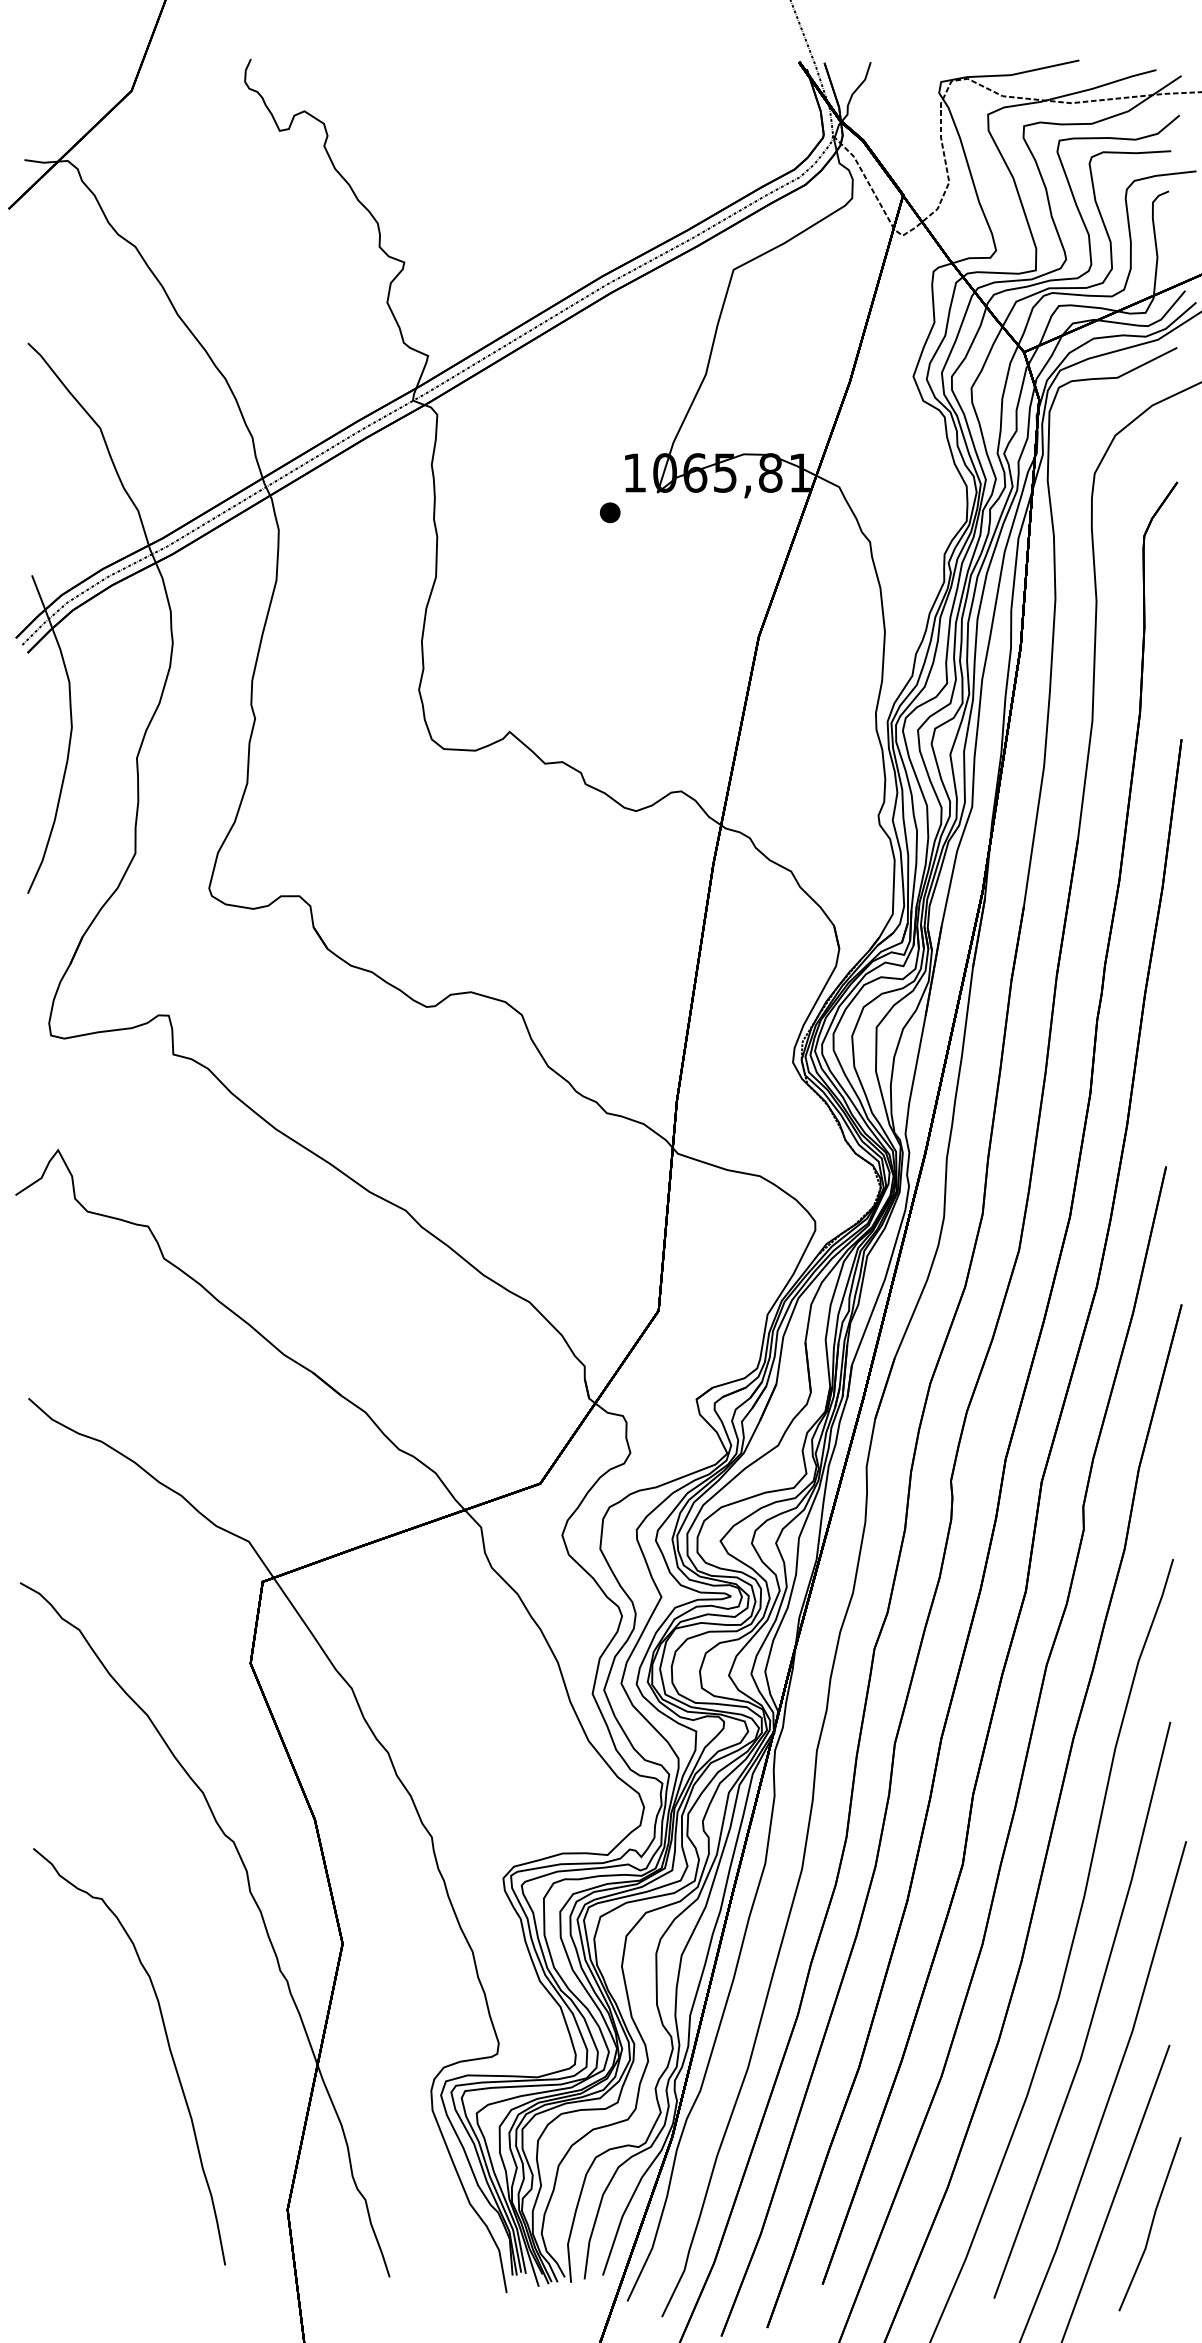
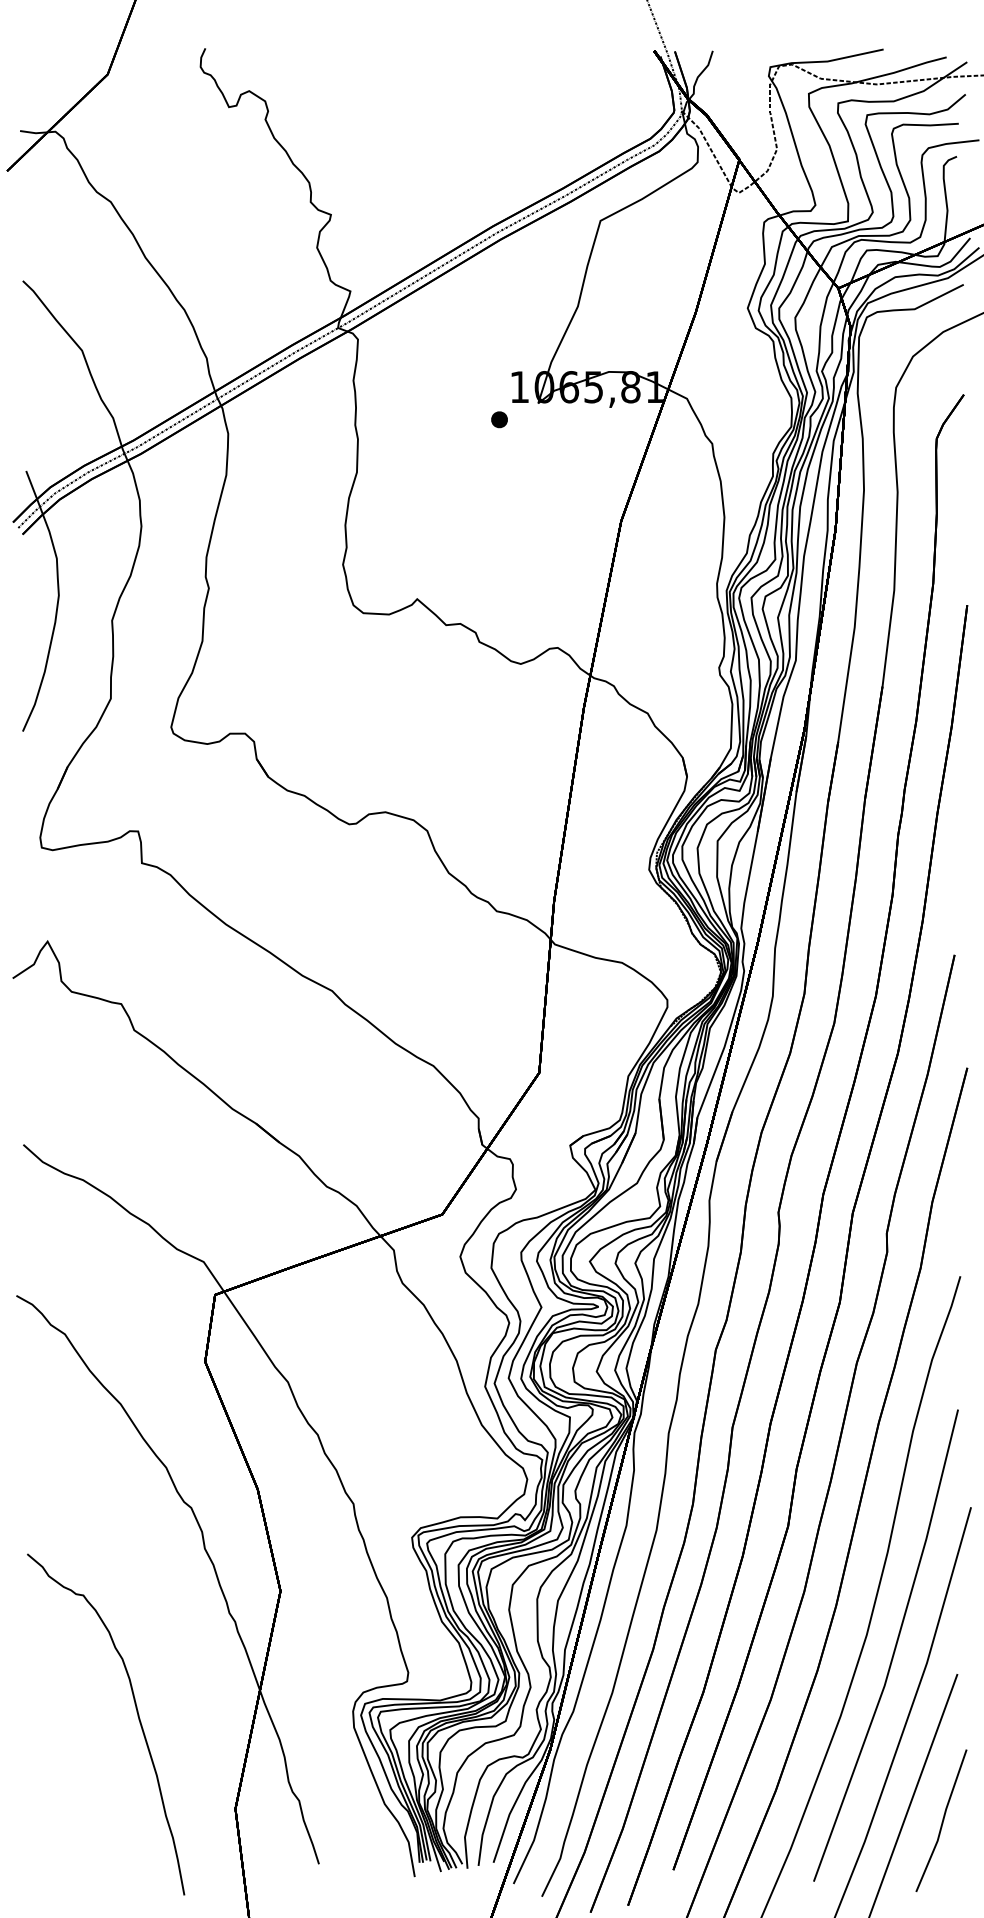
curve: (168, 2048) -> (137, 1717), moved

